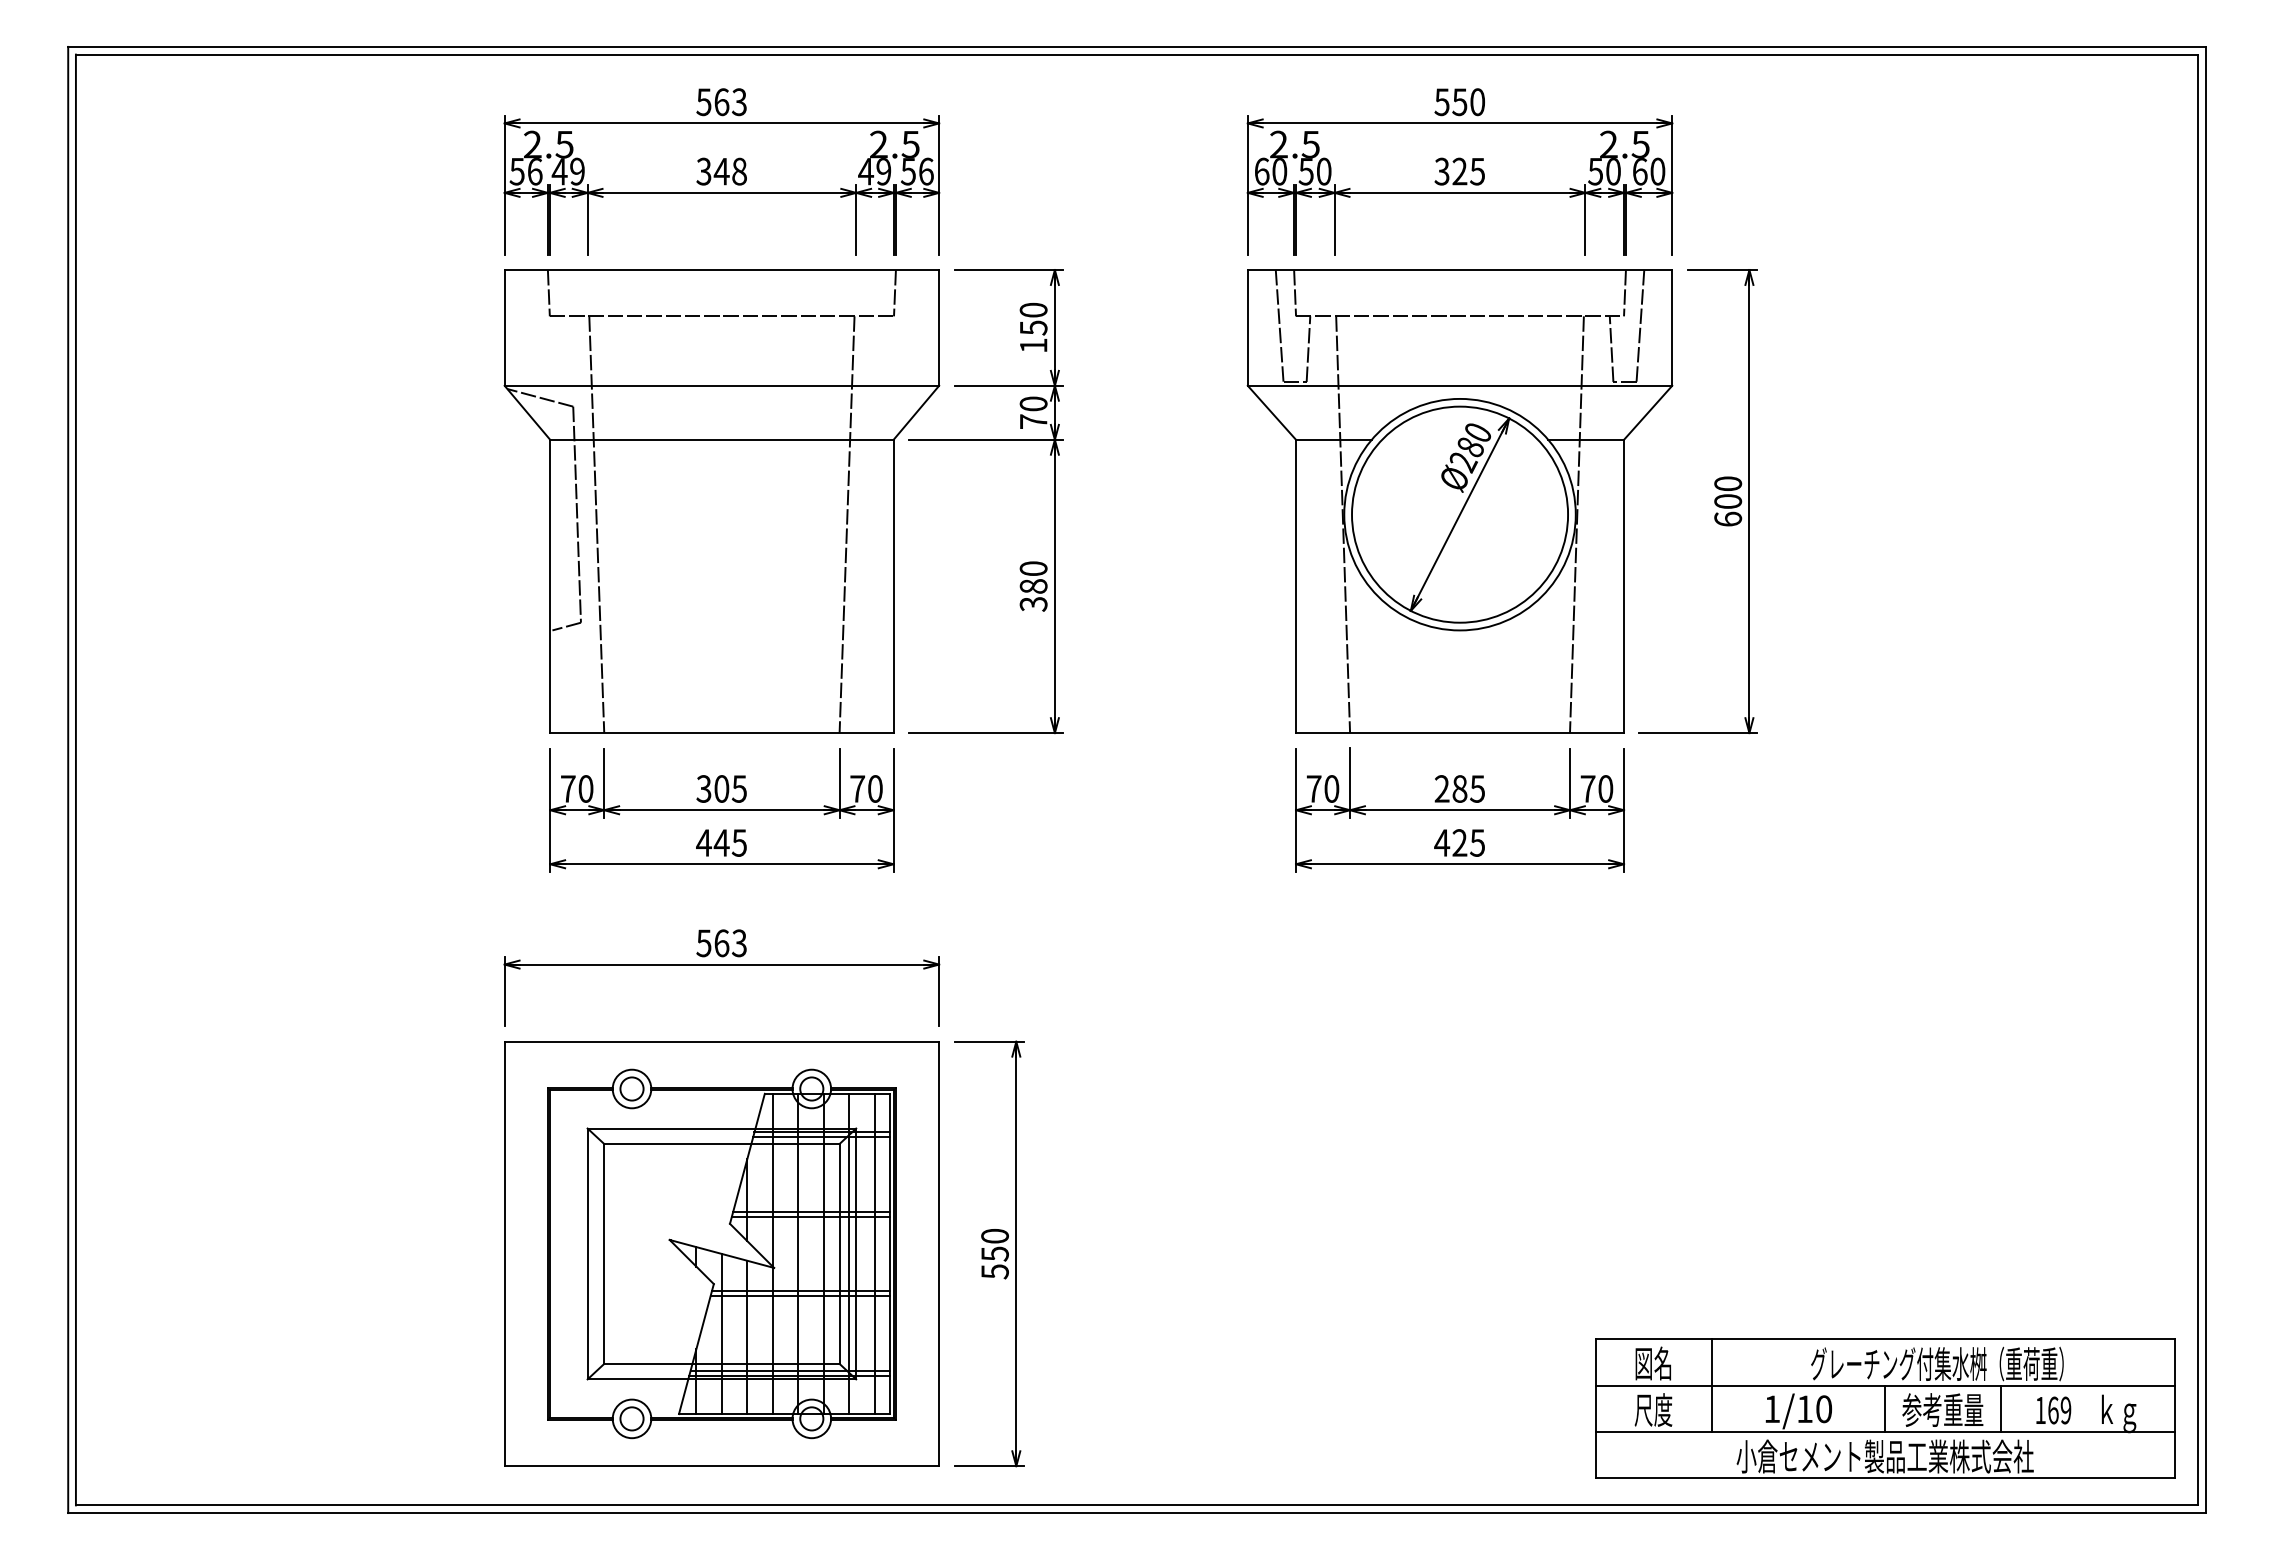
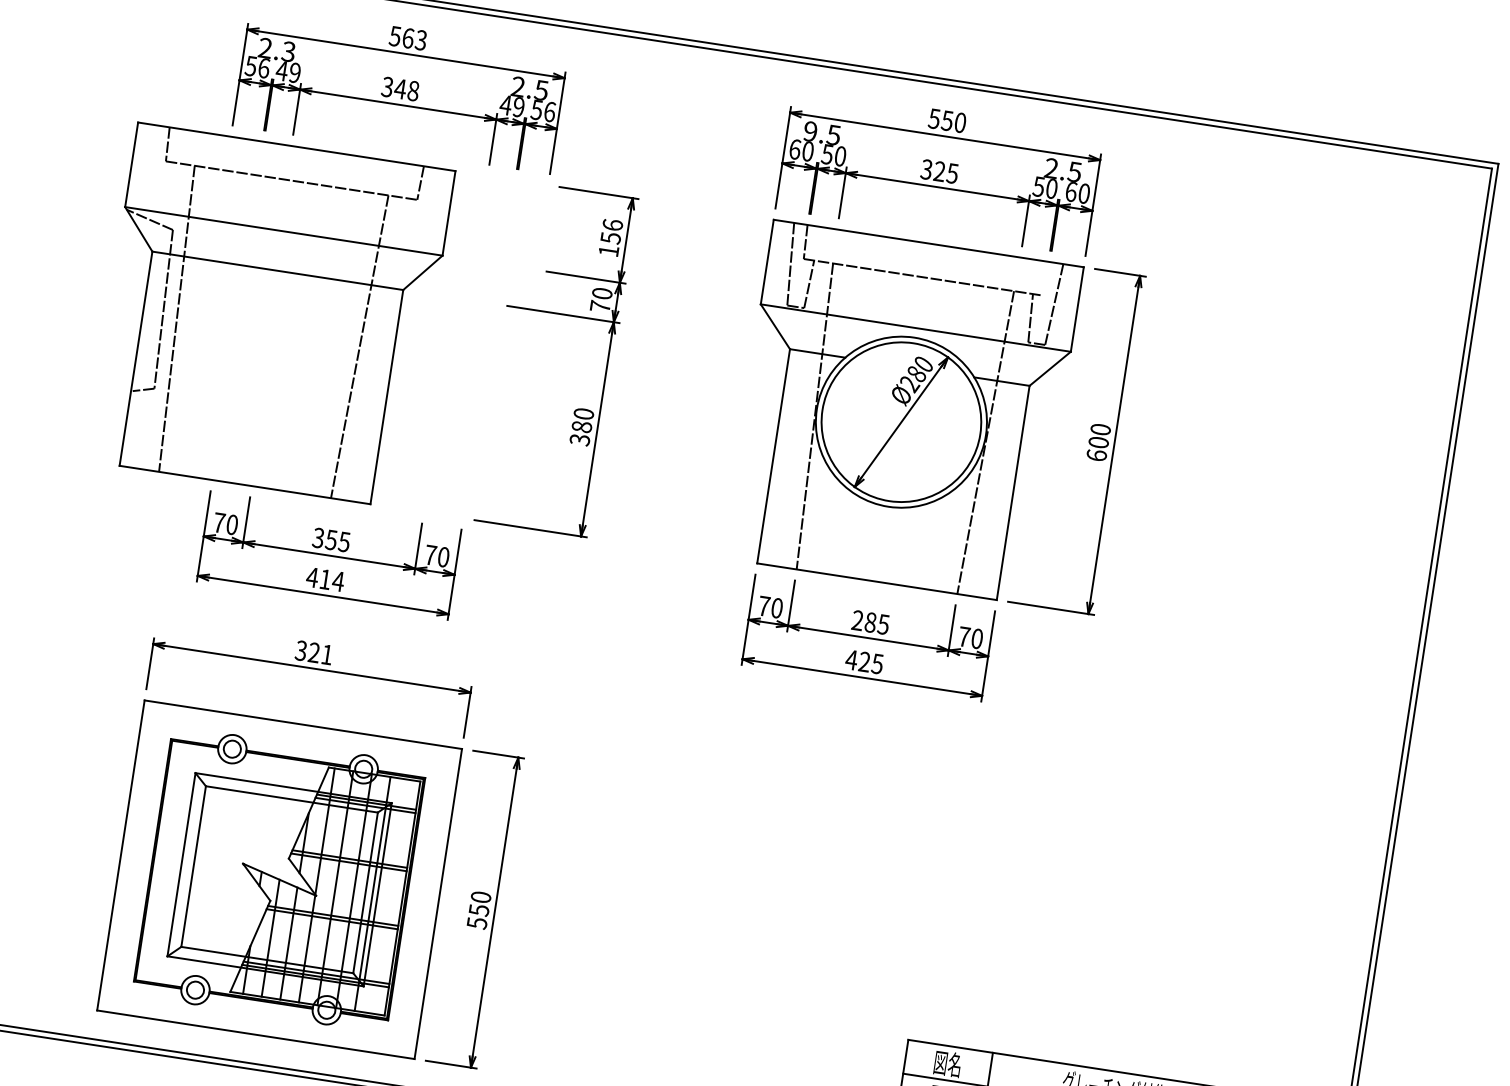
text: (564, 143) -> (288, 50), 2.5 -> 2.3
text: (1278, 144) -> (810, 131), 2.5 -> 9.5
line: (1624, 293) -> (1046, 279), removed
text: (1033, 309) -> (612, 224), 150 -> 156
part: (721, 501) -> (270, 315), moved
text: (721, 788) -> (331, 539), 305 -> 355
text: (730, 842) -> (331, 580), 445 -> 414
text: (721, 943) -> (313, 652), 563 -> 321
line: (874, 1253) -> (391, 896), removed

